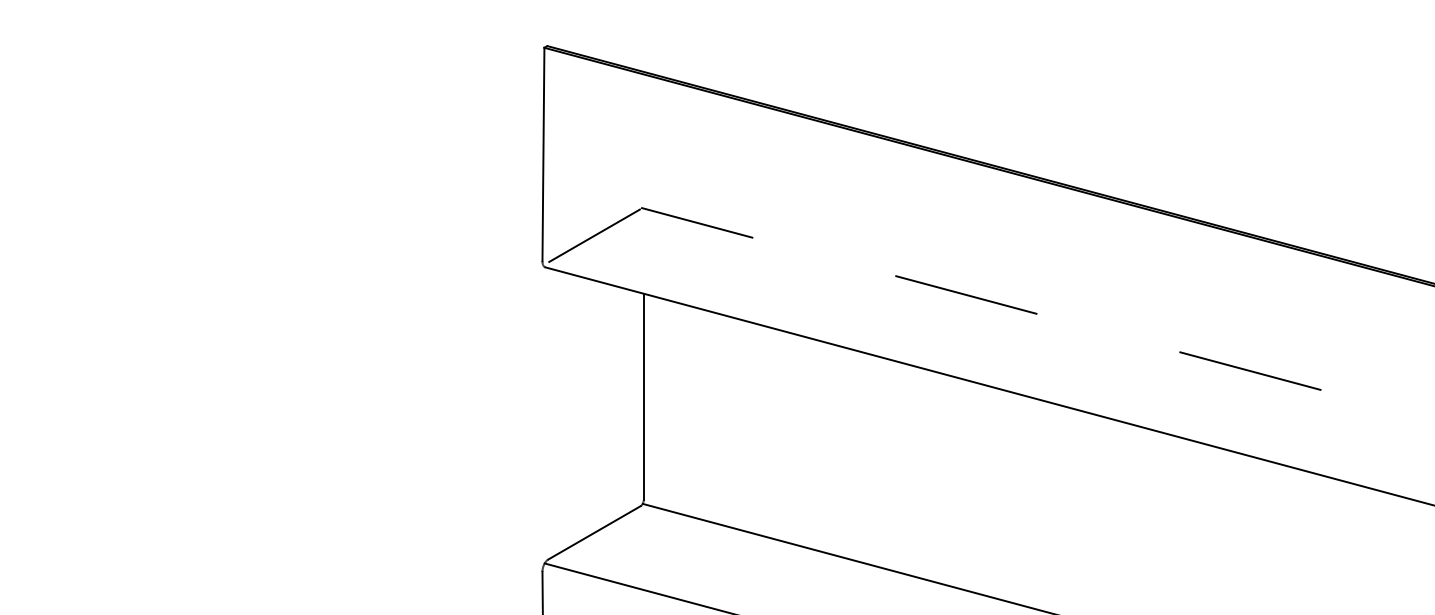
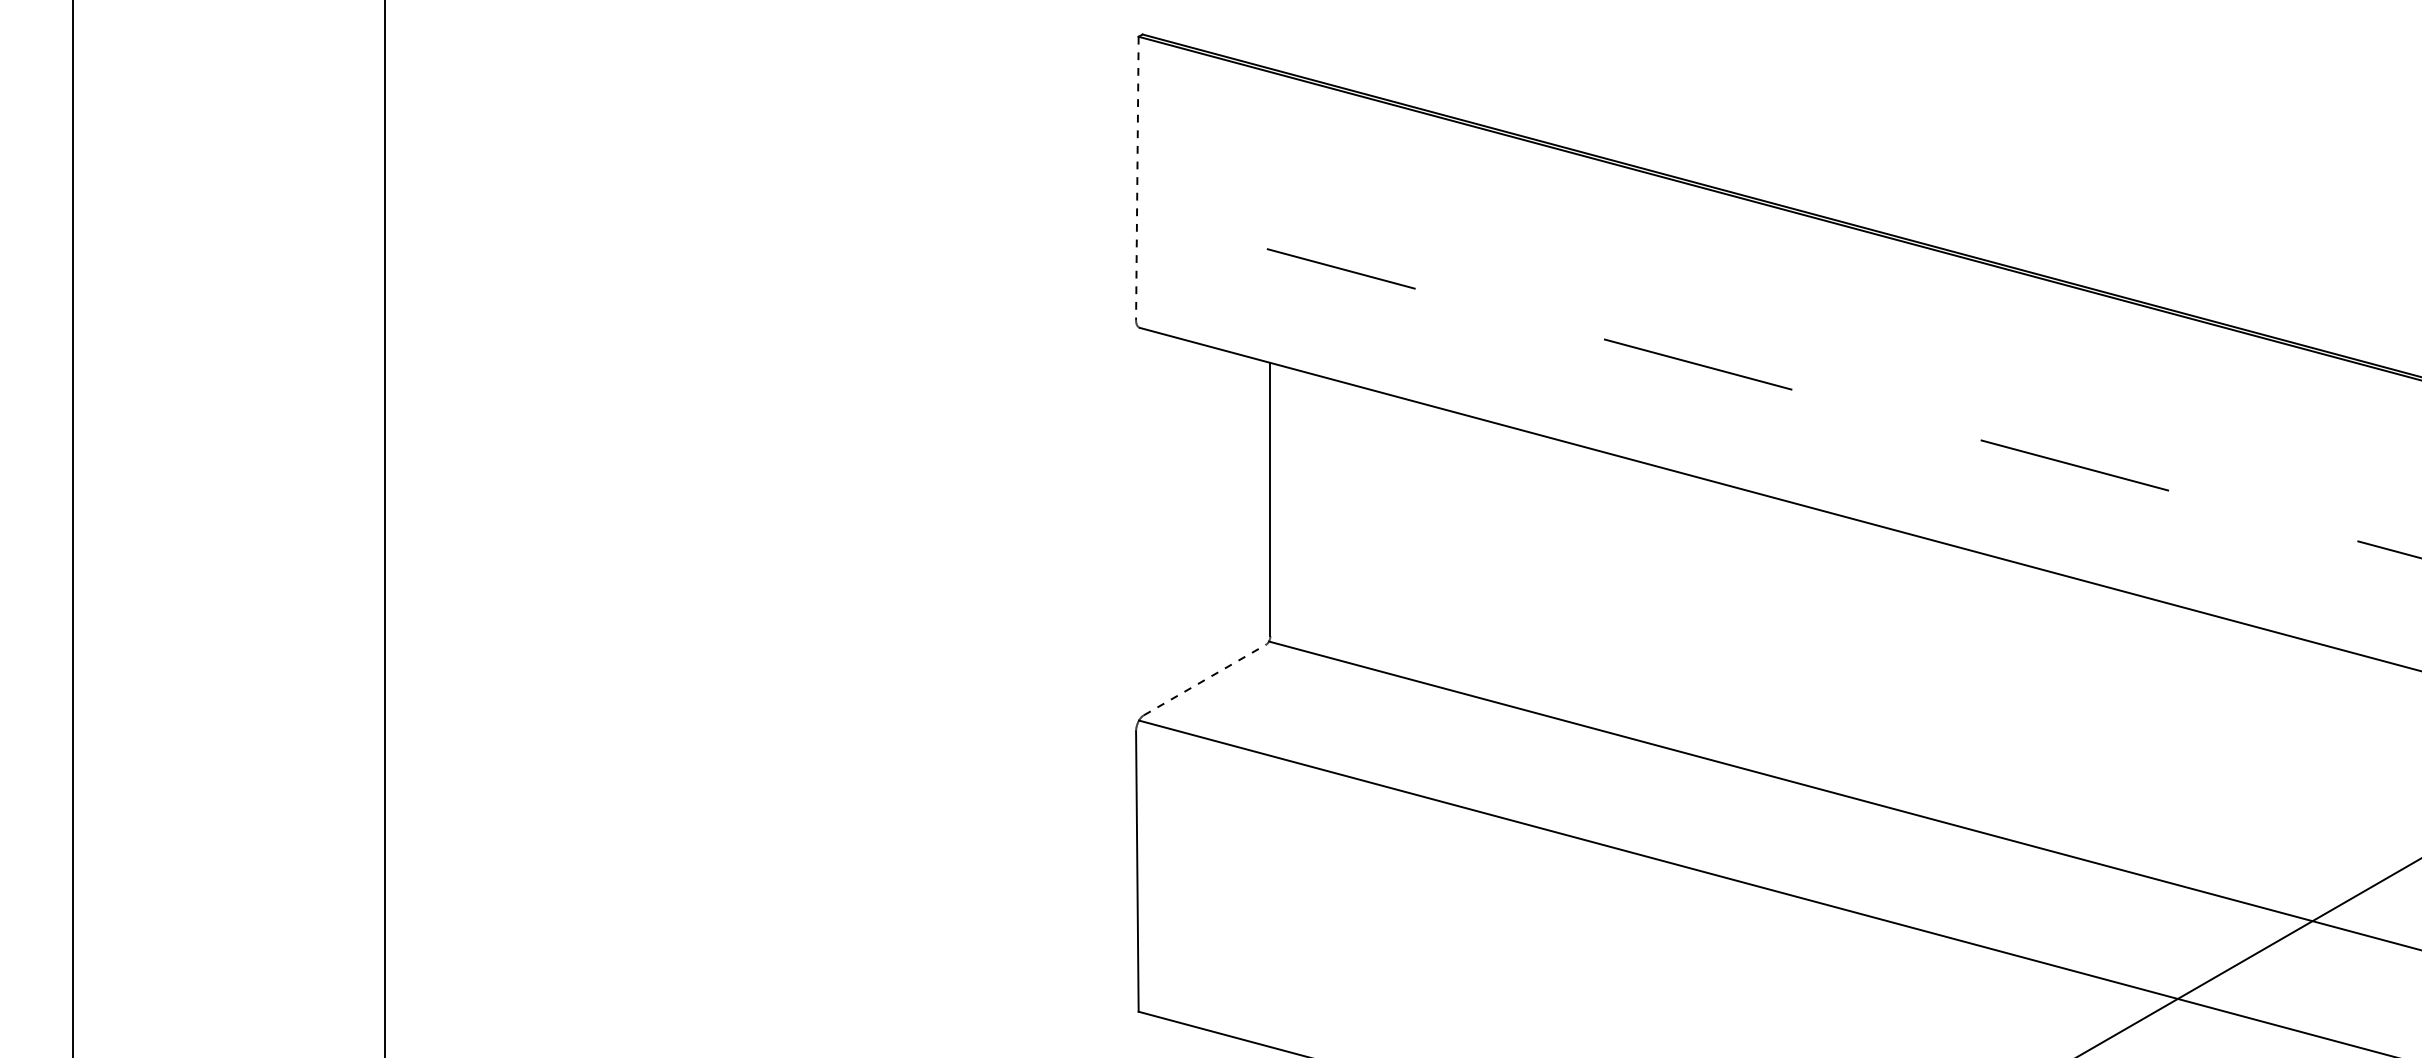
line: (543, 154) -> (1137, 178), solid -> dashed
line: (594, 235) -> (1204, 285), removed
line: (594, 532) -> (1205, 679), solid -> dashed

